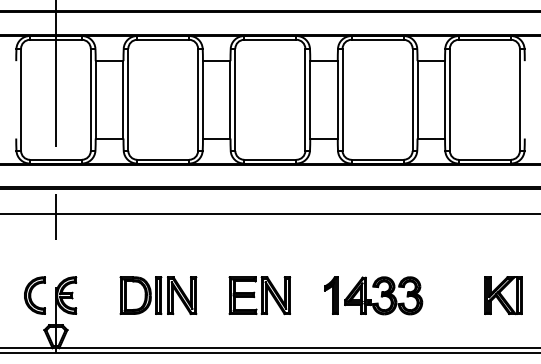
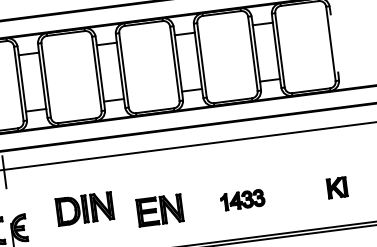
part: (158, 295) -> (84, 208), moved
part: (373, 295) -> (242, 199), size x0.6
part: (503, 295) -> (337, 187), size x0.7

